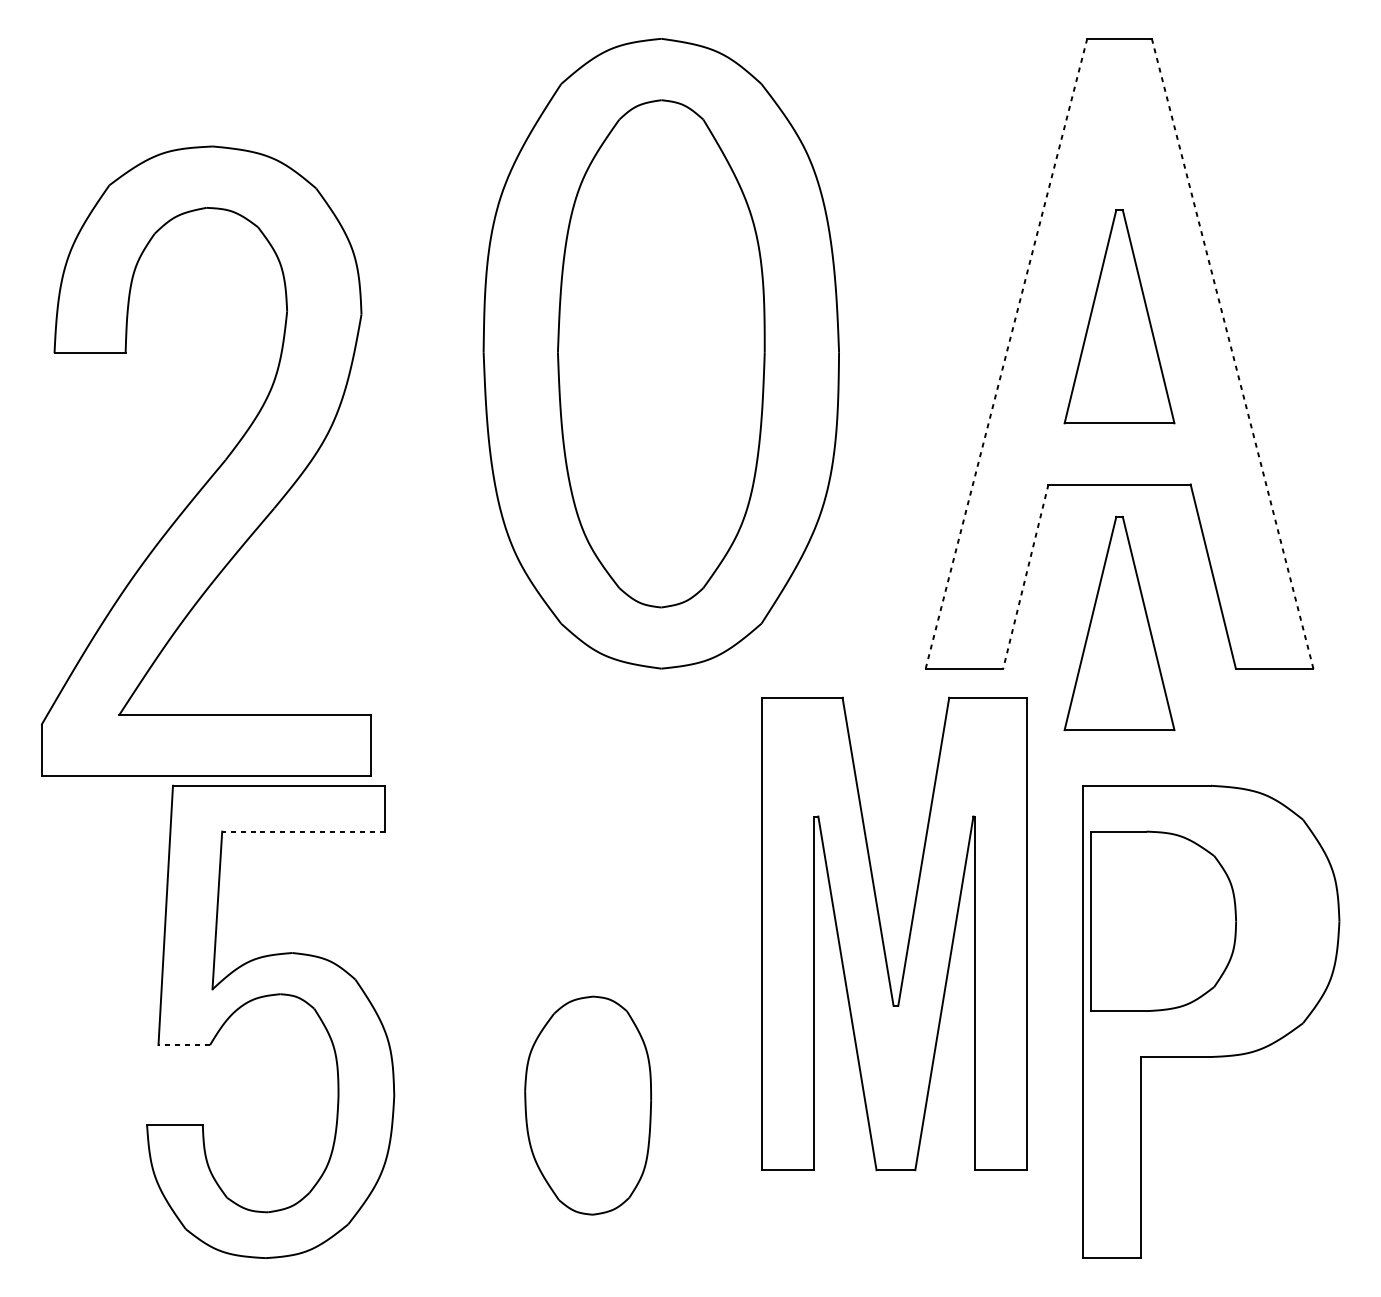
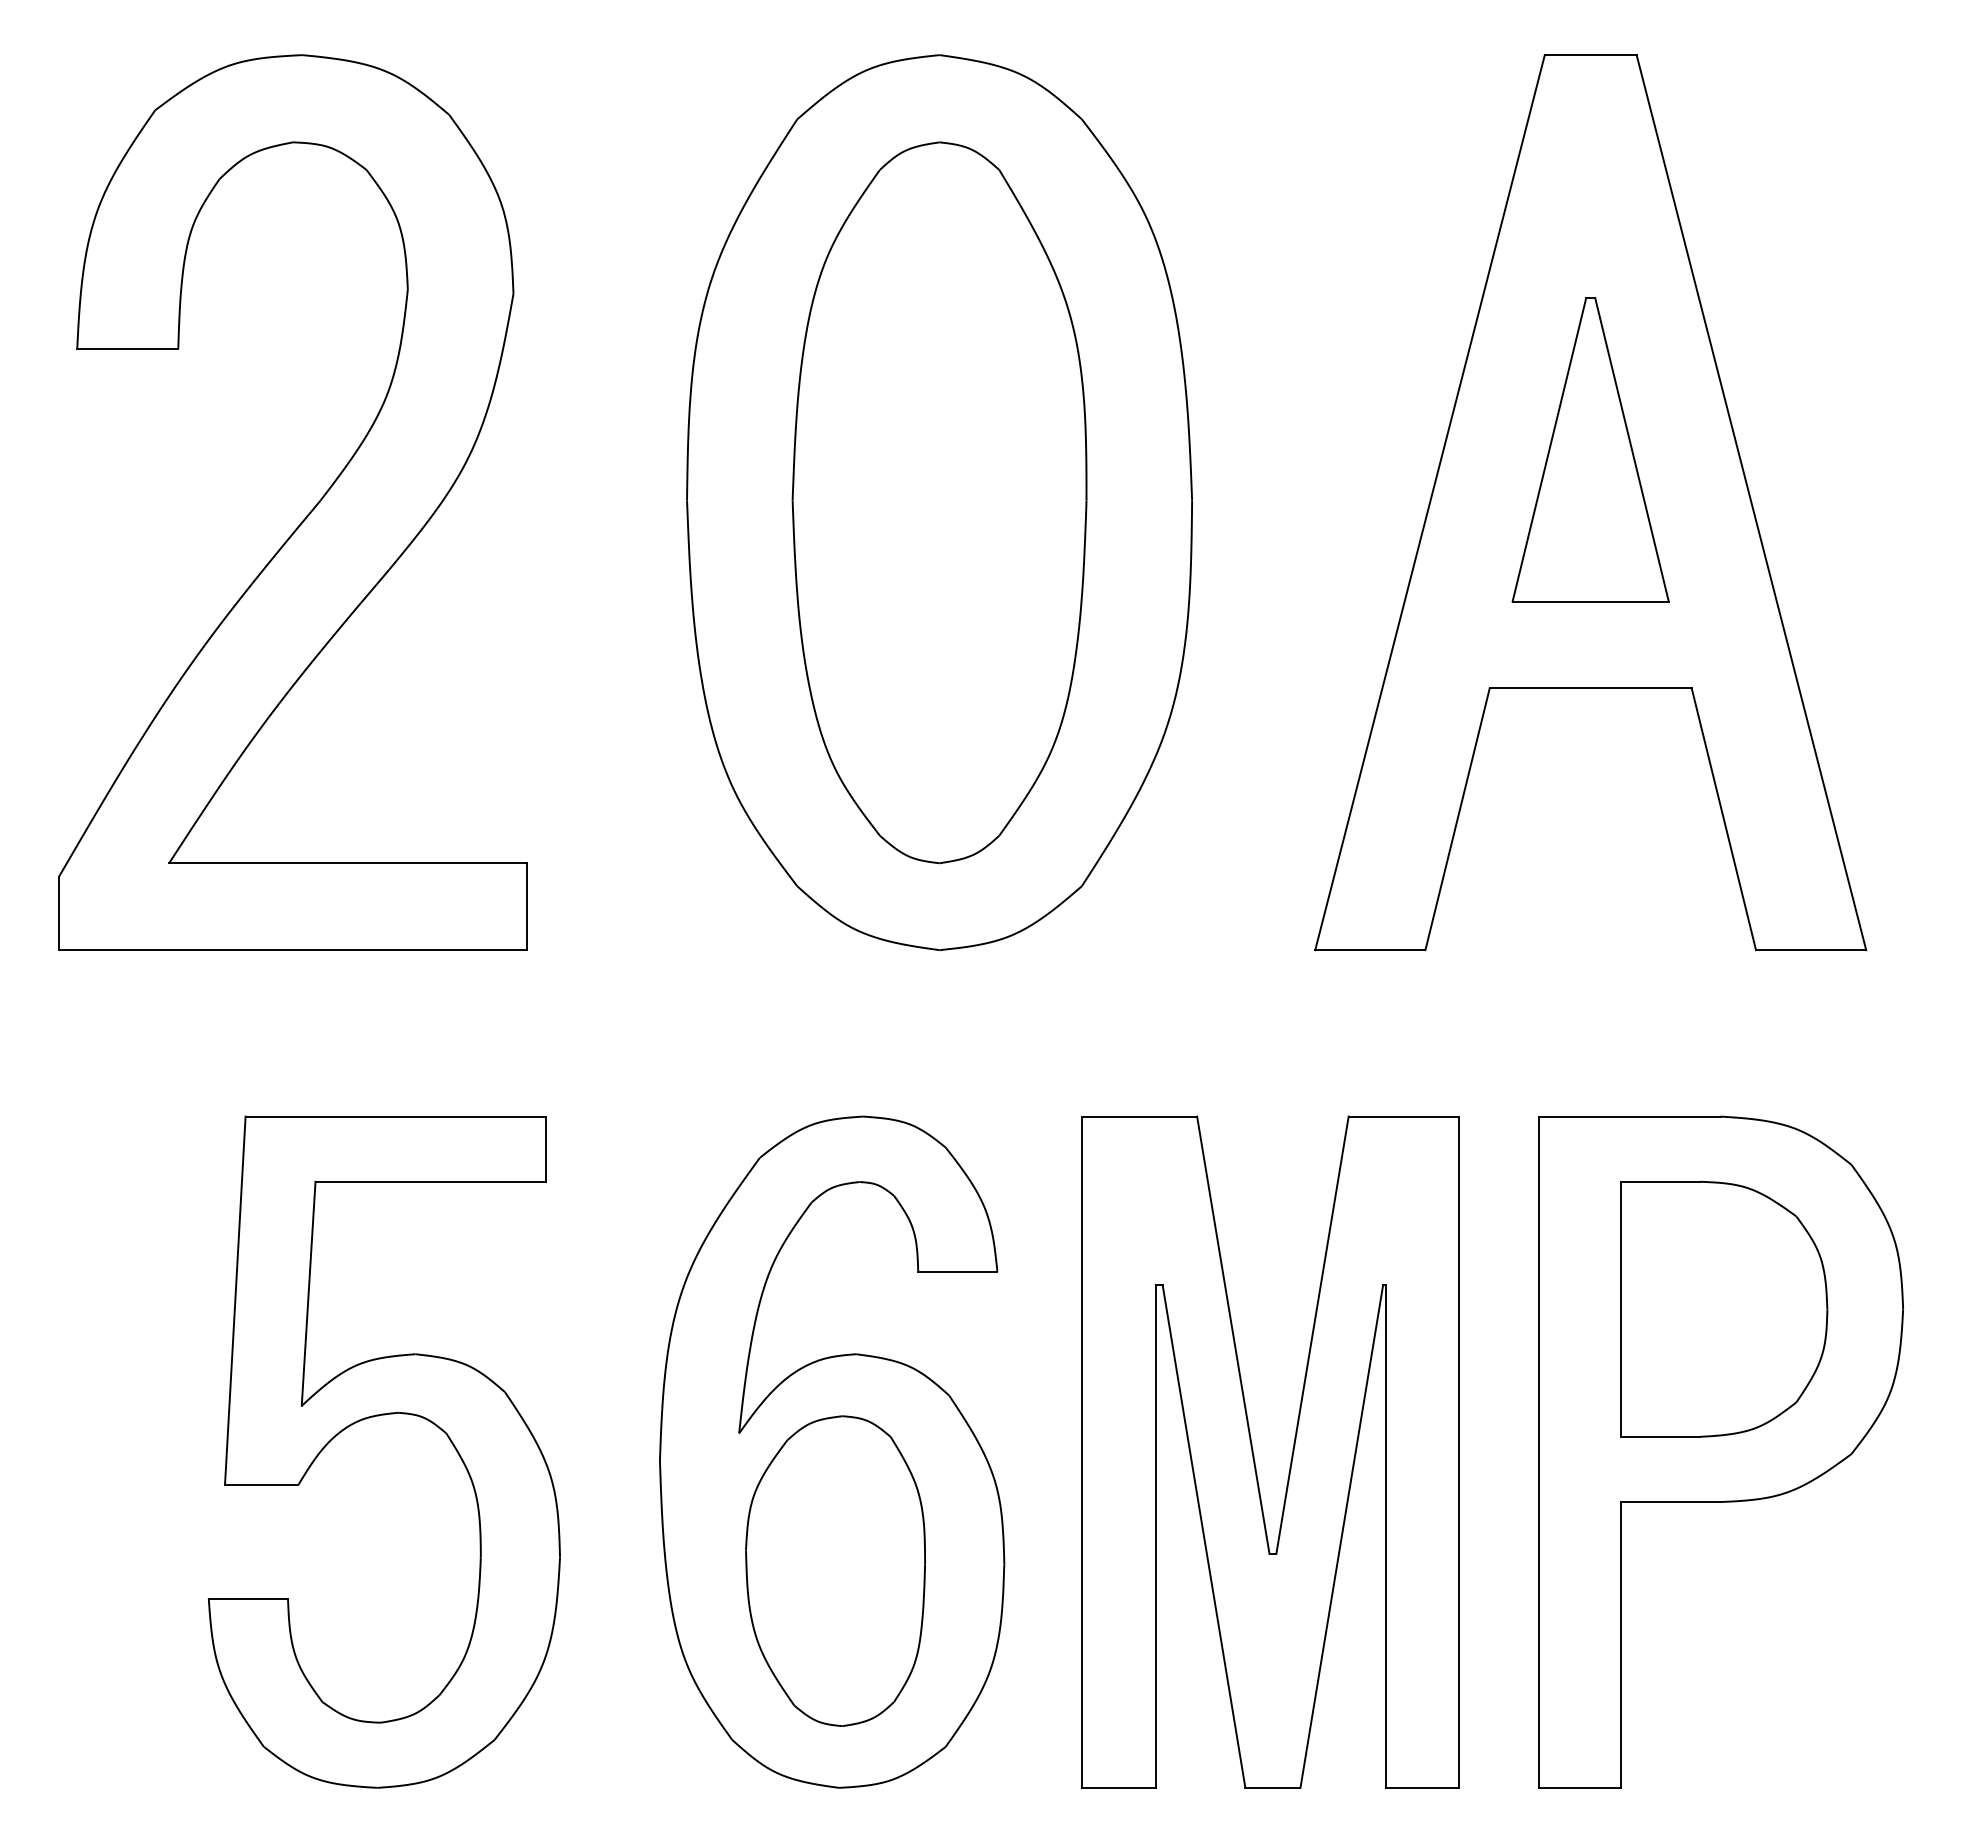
line: (1006, 353) -> (1430, 502), dashed -> solid
line: (1232, 354) -> (1751, 503), dashed -> solid
part: (215, 470) -> (306, 515), moved
line: (1025, 576) -> (1457, 819), dashed -> solid
part: (1119, 623) -> (1590, 885), removed
line: (303, 831) -> (430, 1181), dashed -> solid
part: (1163, 920) -> (1724, 1308), moved
part: (882, 936) -> (1254, 1455), moved
part: (586, 1021) -> (832, 1451), added
line: (184, 1045) -> (261, 1485), dashed -> solid

